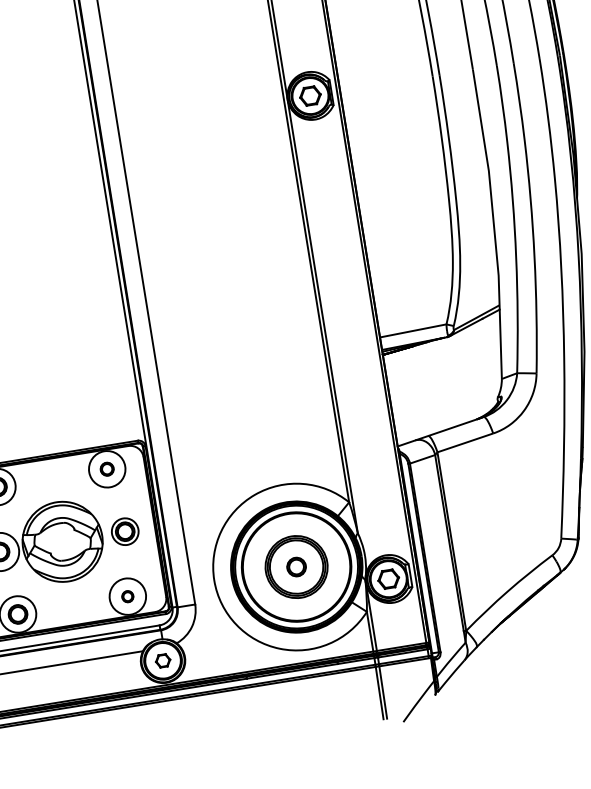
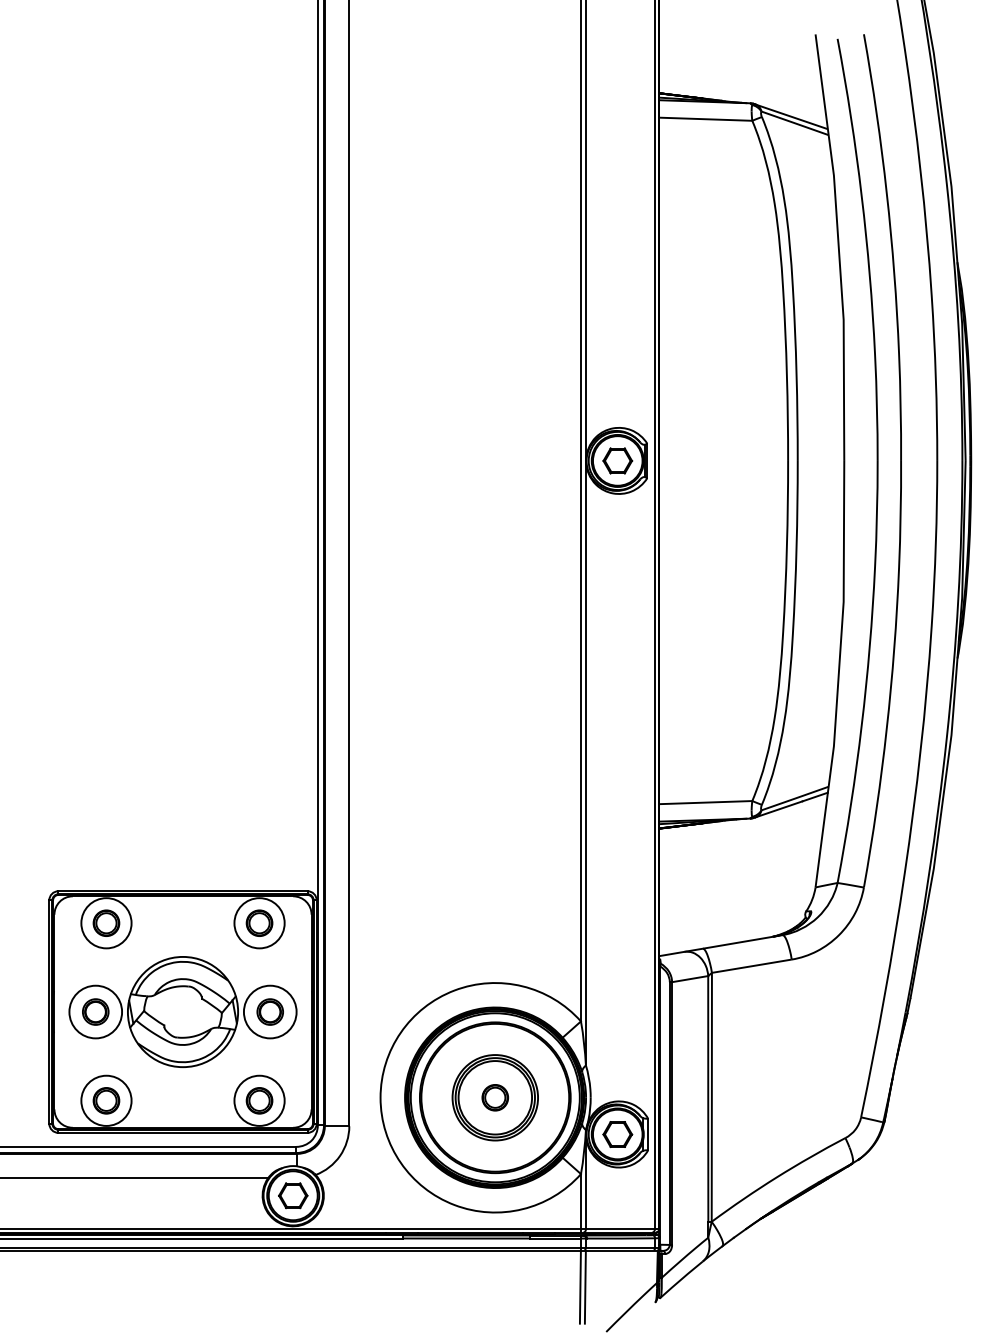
part: (107, 468) -> (259, 922), size x1.43
circle: (124, 531) -> (269, 1011), size x1.43
part: (127, 596) -> (259, 1100), size x1.67
part: (163, 660) -> (293, 1195), size x1.43

